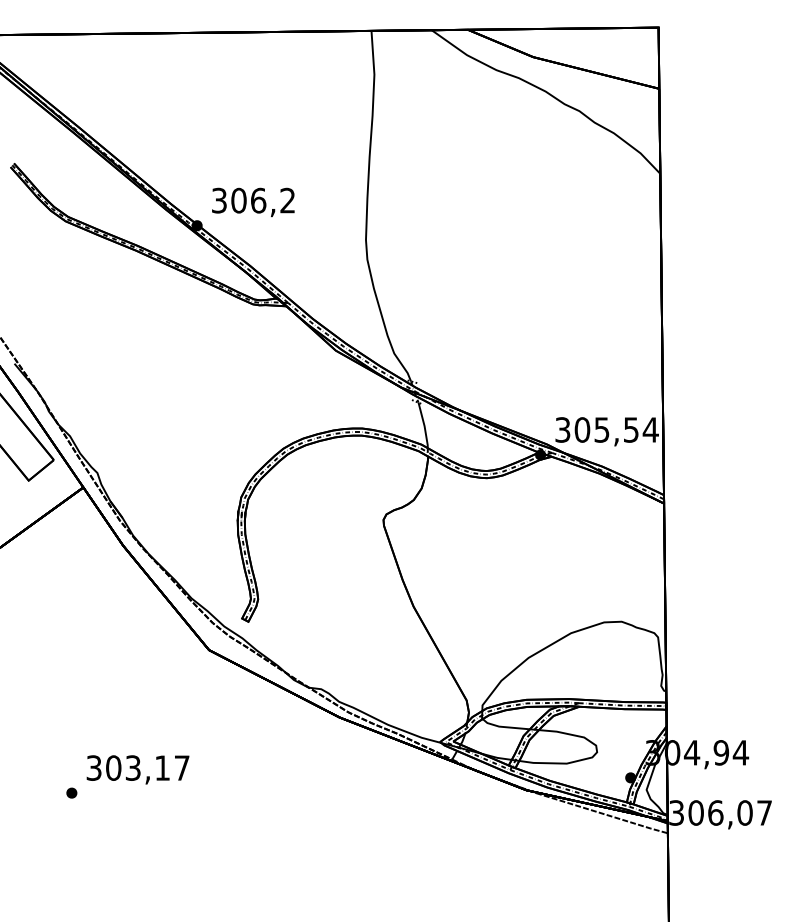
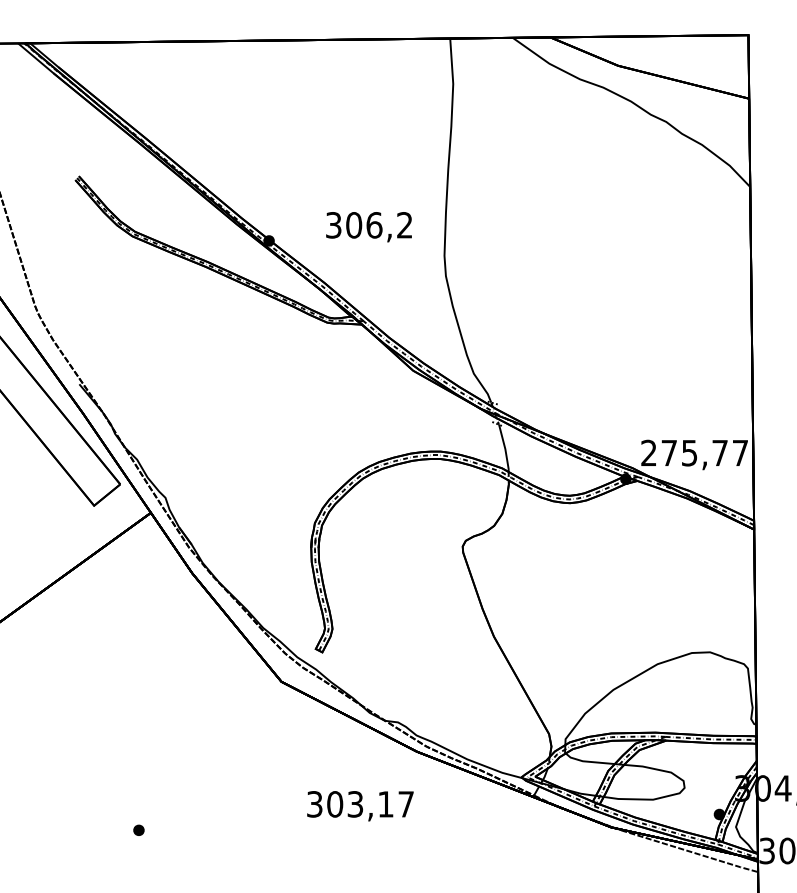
text: (253, 202) -> (369, 227), moved
text: (606, 429) -> (694, 452), 305,54 -> 275,77
text: (137, 769) -> (359, 805), moved

